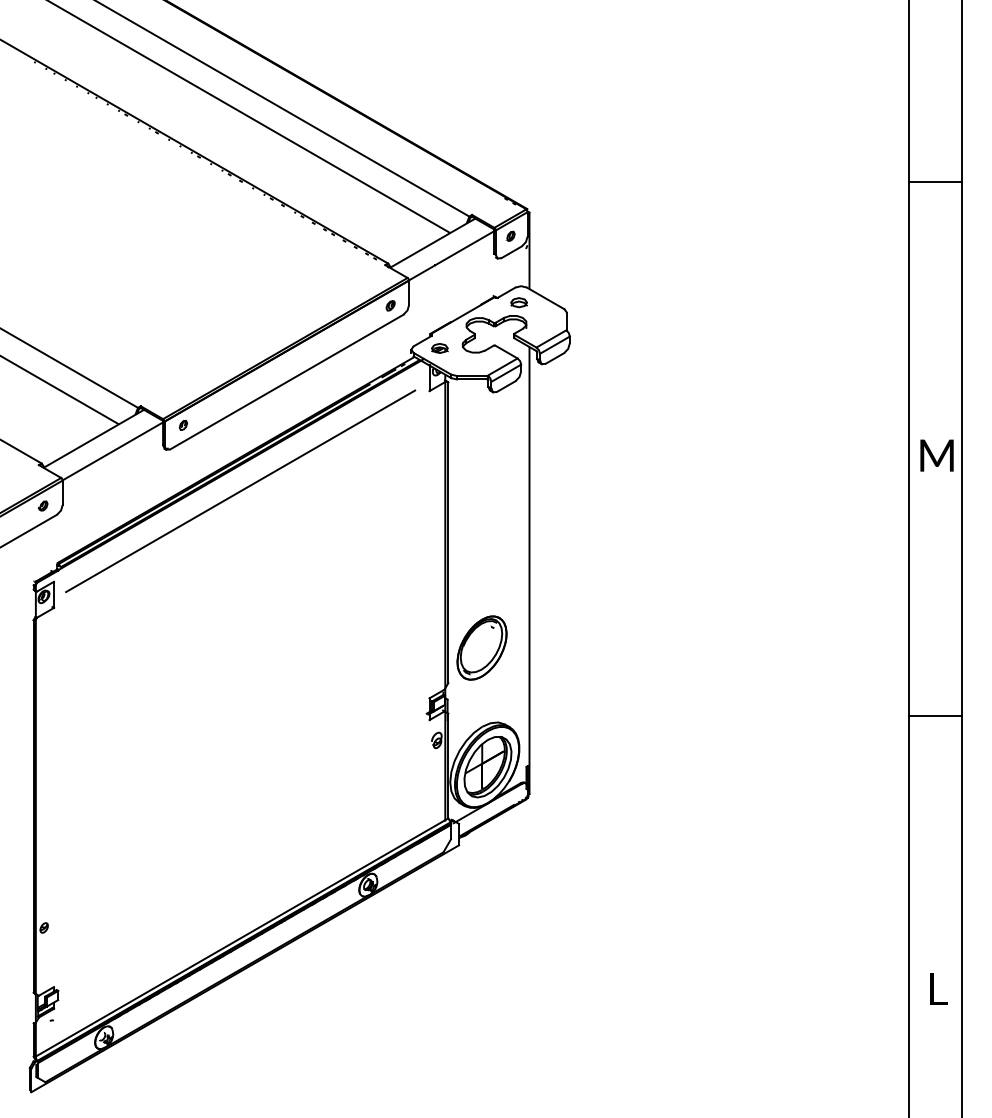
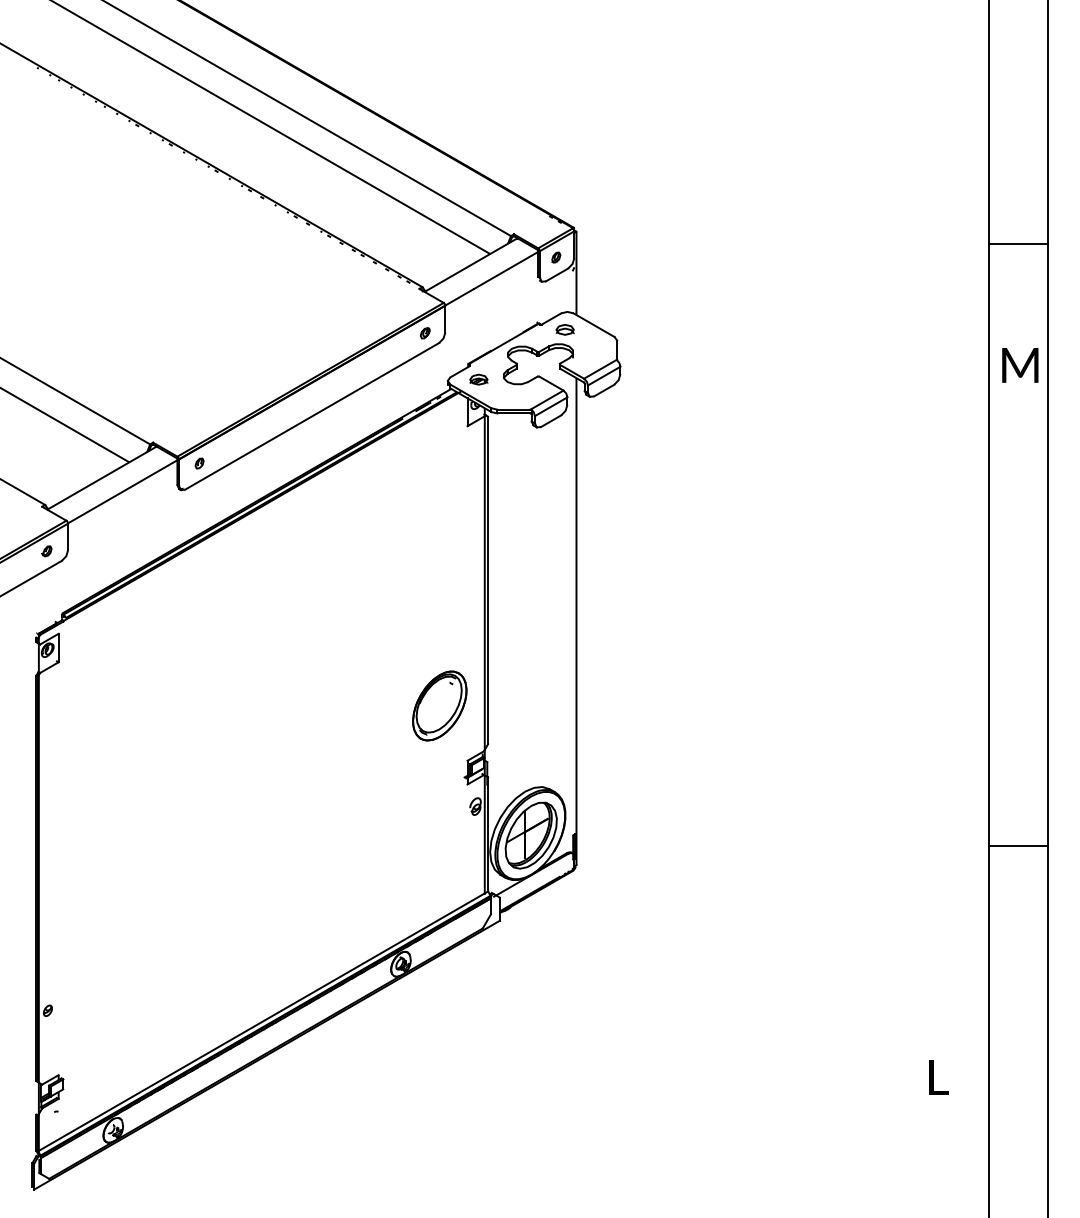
line: (935, 182) -> (1018, 243), moved
text: (937, 455) -> (1020, 365), moved
line: (240, 491) -> (261, 535), removed
part: (481, 647) -> (439, 705), moved
line: (935, 715) -> (1018, 845), moved
text: (939, 989) -> (938, 1077), moved

